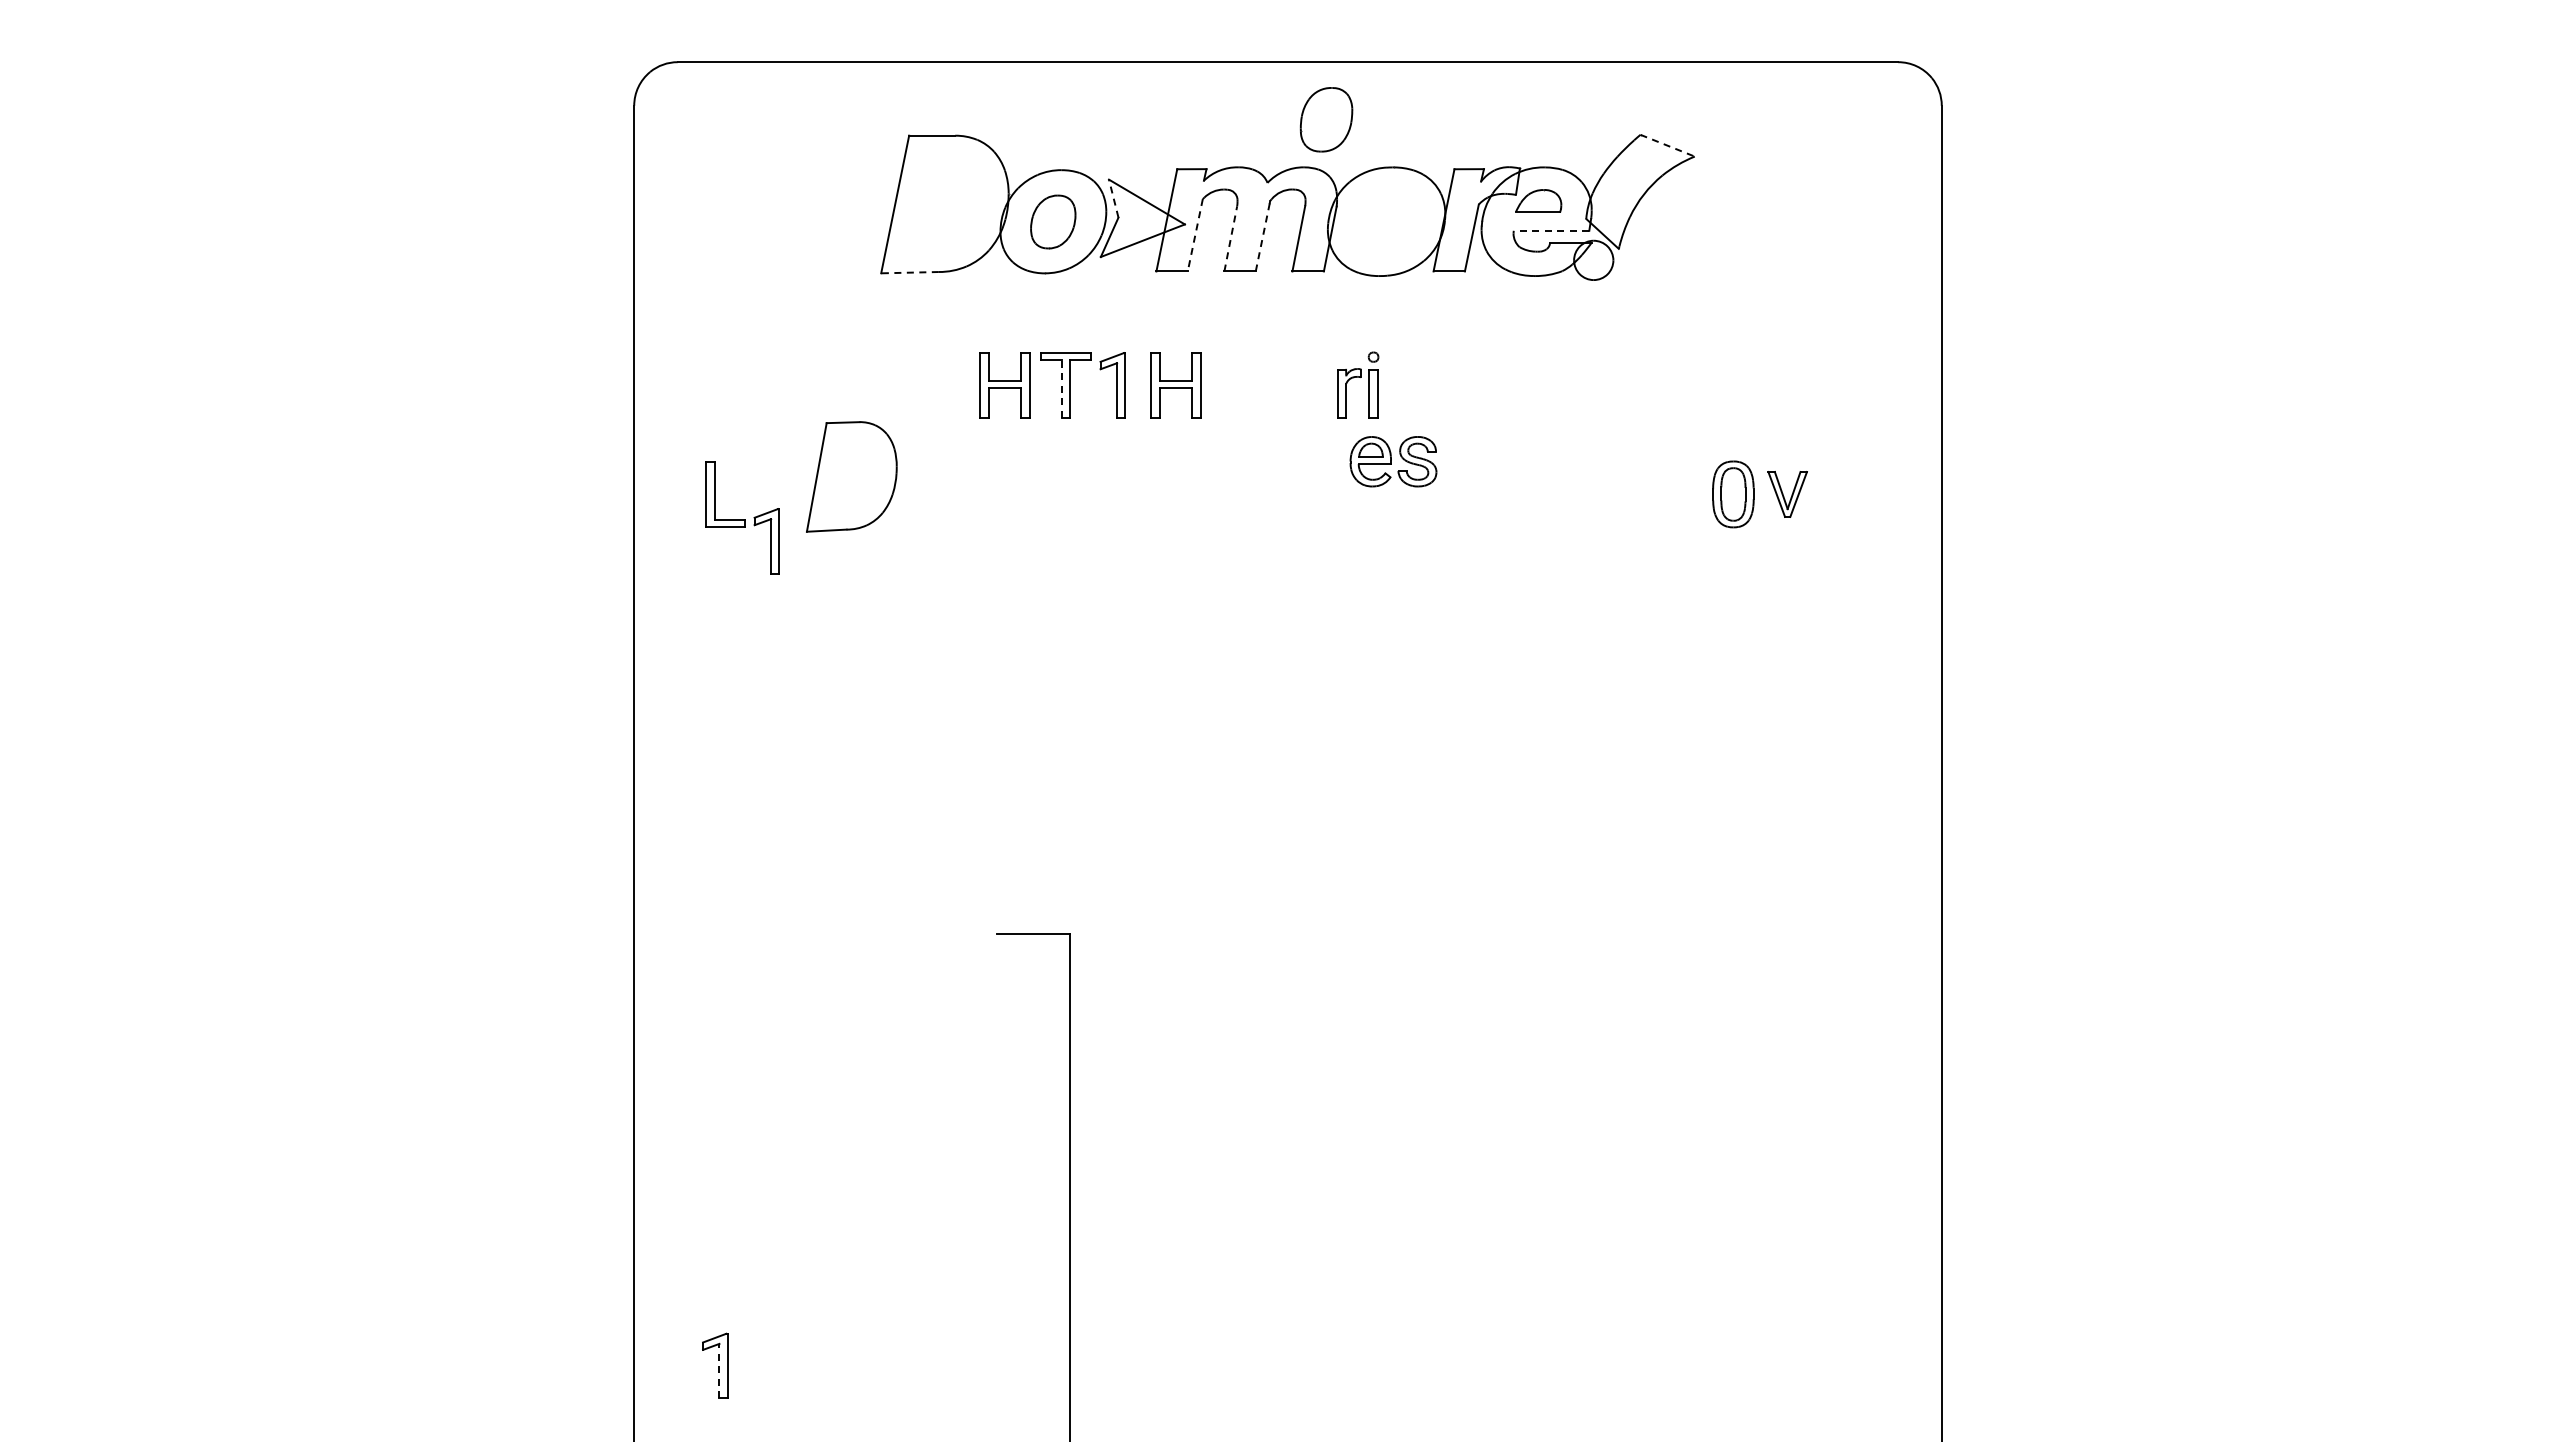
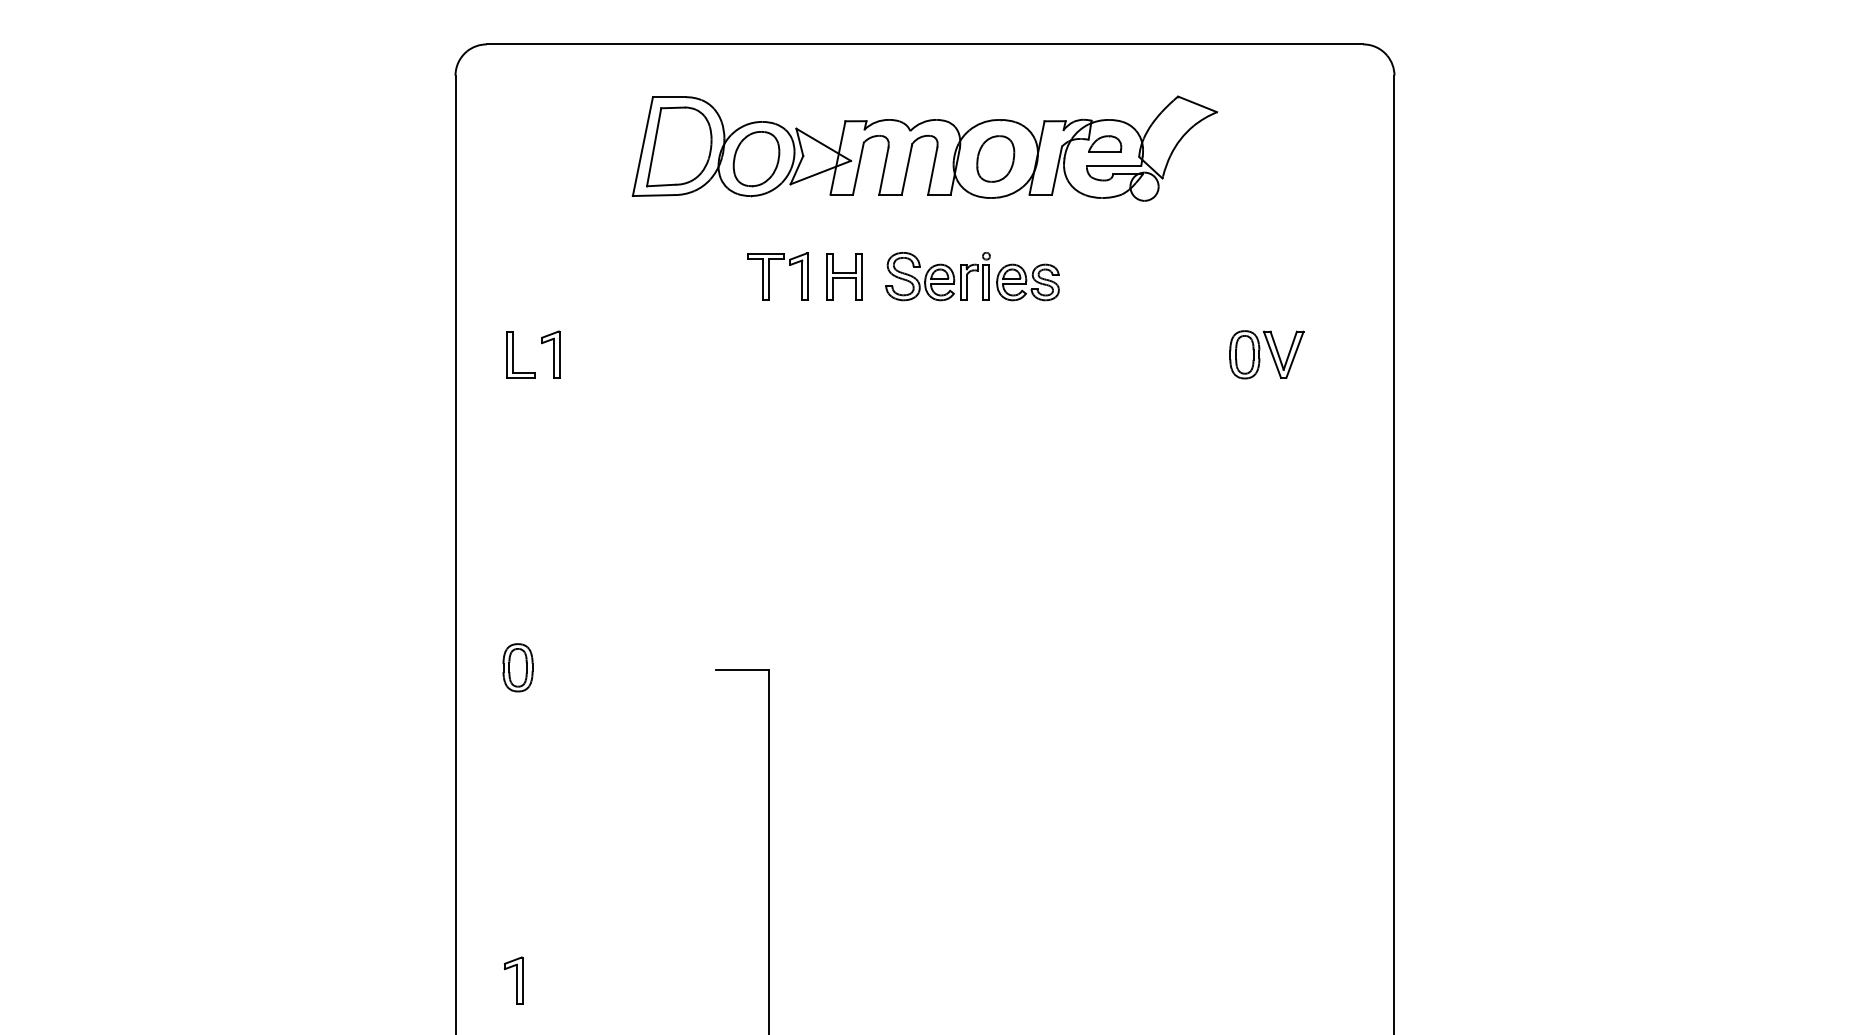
part: (1326, 119) -> (995, 158), moved
line: (1668, 145) -> (1198, 104), dashed -> solid
line: (1113, 198) -> (799, 142), dashed -> solid
part: (1052, 222) -> (755, 159), size x1.43
line: (1551, 230) -> (1114, 165), dashed -> solid
line: (1195, 235) -> (858, 168), dashed -> solid
line: (1262, 237) -> (906, 170), dashed -> solid
line: (1230, 238) -> (883, 171), dashed -> solid
line: (910, 272) -> (653, 195), dashed -> solid
part: (1004, 385) -> (721, 276), removed
part: (1281, 385) -> (920, 276), added
line: (1061, 388) -> (762, 278), dashed -> solid
part: (1393, 461) -> (1028, 282), moved
part: (851, 476) -> (679, 146), moved
part: (1787, 494) -> (1283, 354), size x1.43
part: (766, 541) -> (550, 354), moved
part: (721, 930) -> (518, 667), added
line: (719, 1370) -> (516, 983), dashed -> solid

